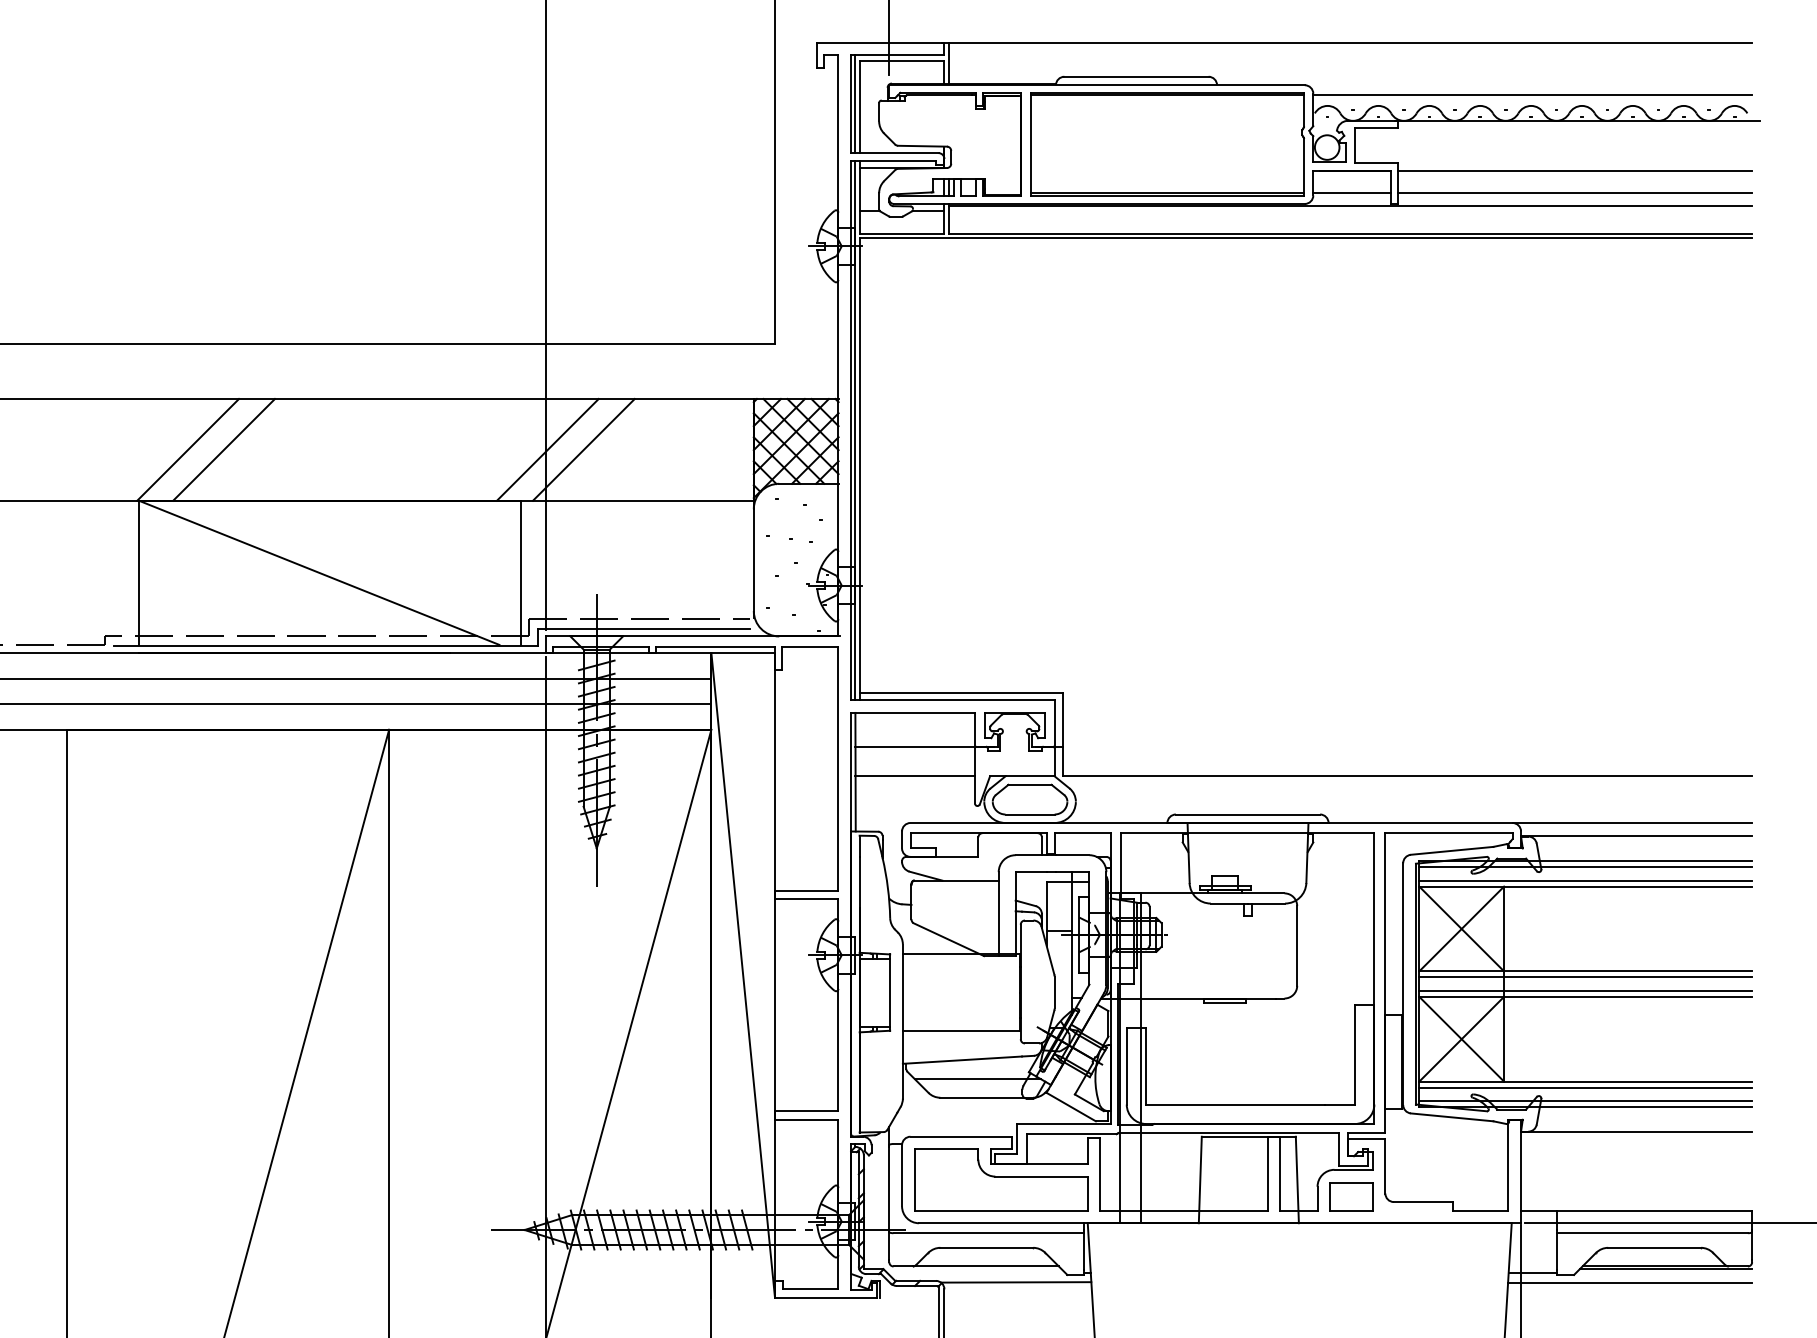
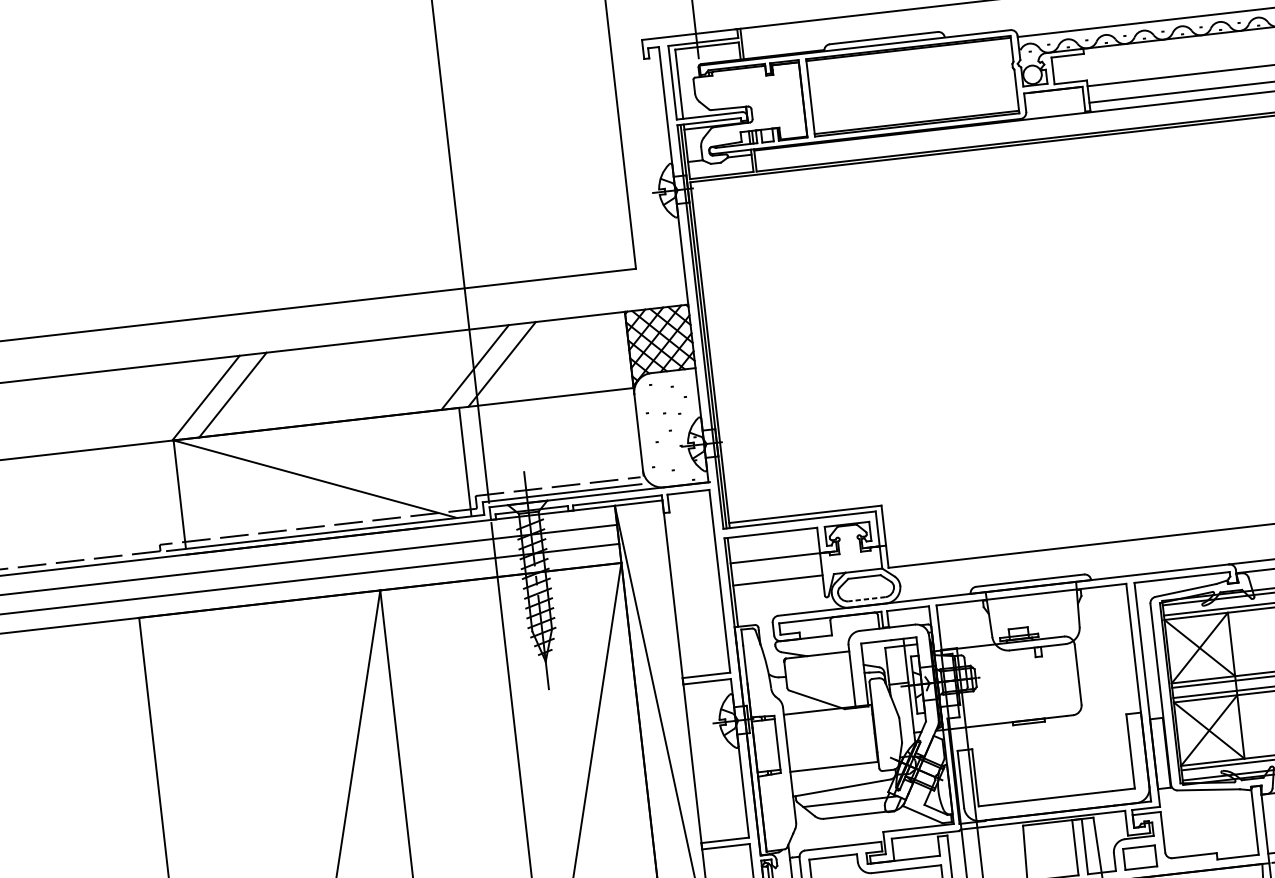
line: (855, 103) -> (675, 82), removed
line: (1352, 192) -> (1055, 106), removed
line: (1030, 814) -> (867, 599), solid -> dashed

